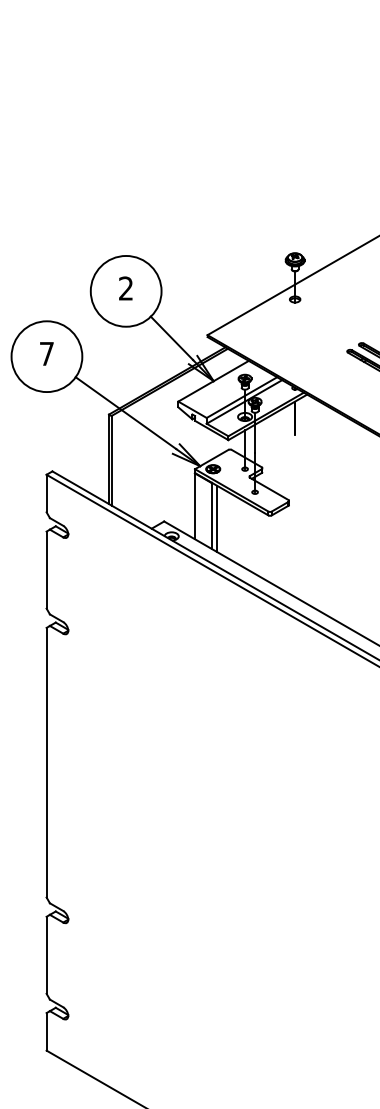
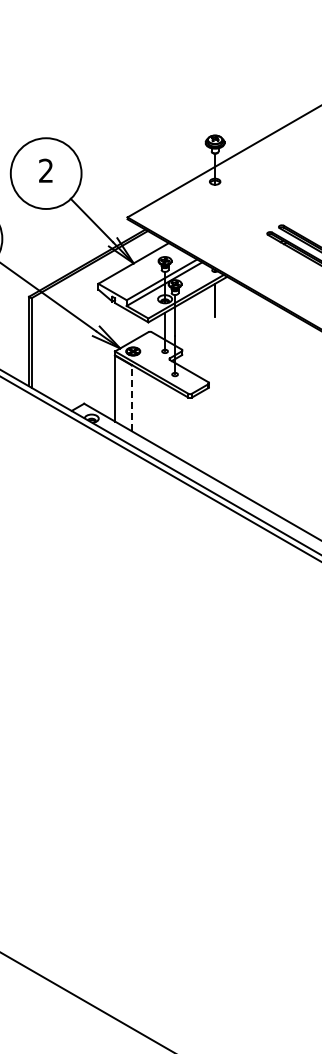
line: (211, 516) -> (131, 398), solid -> dashed
line: (216, 518) -> (136, 400), removed

